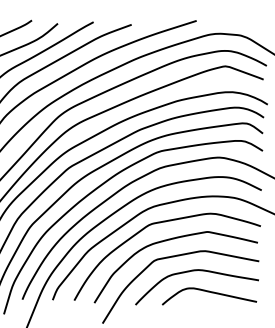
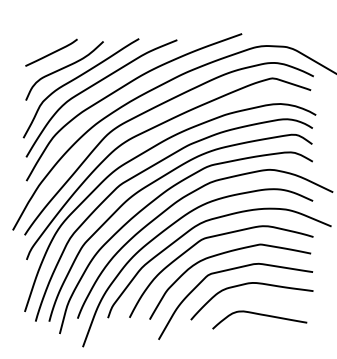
curve: (209, 293) -> (259, 315), moved

